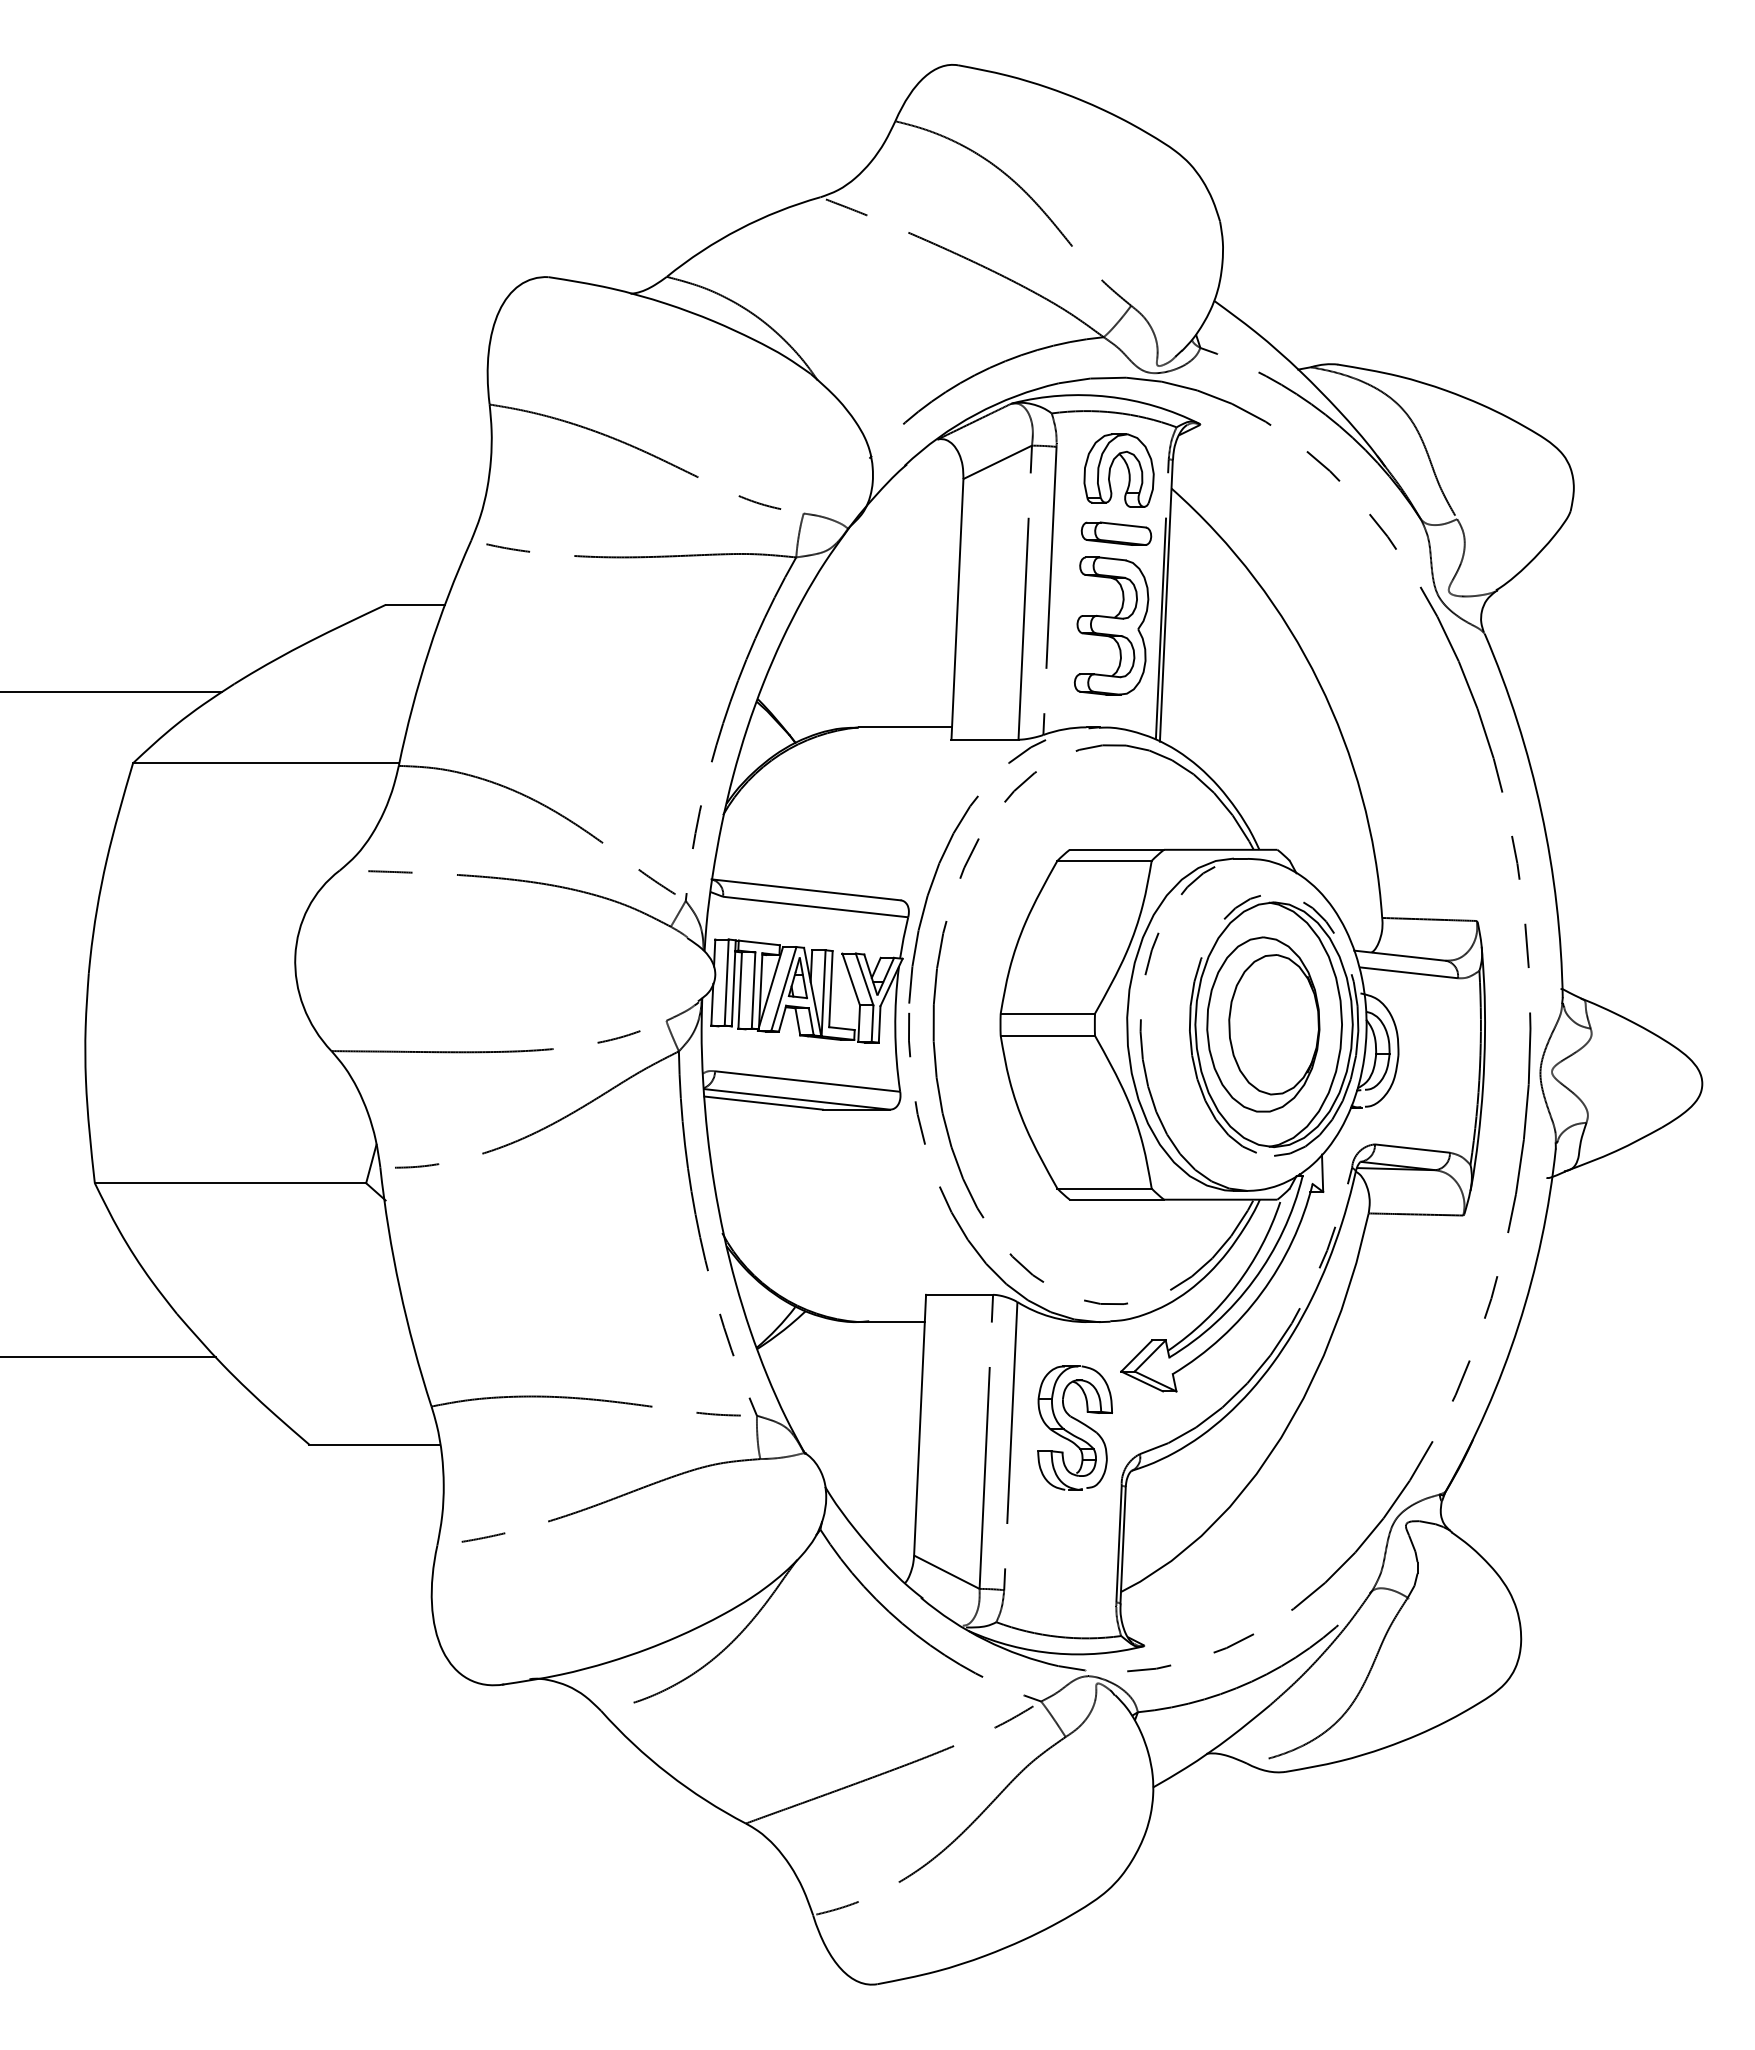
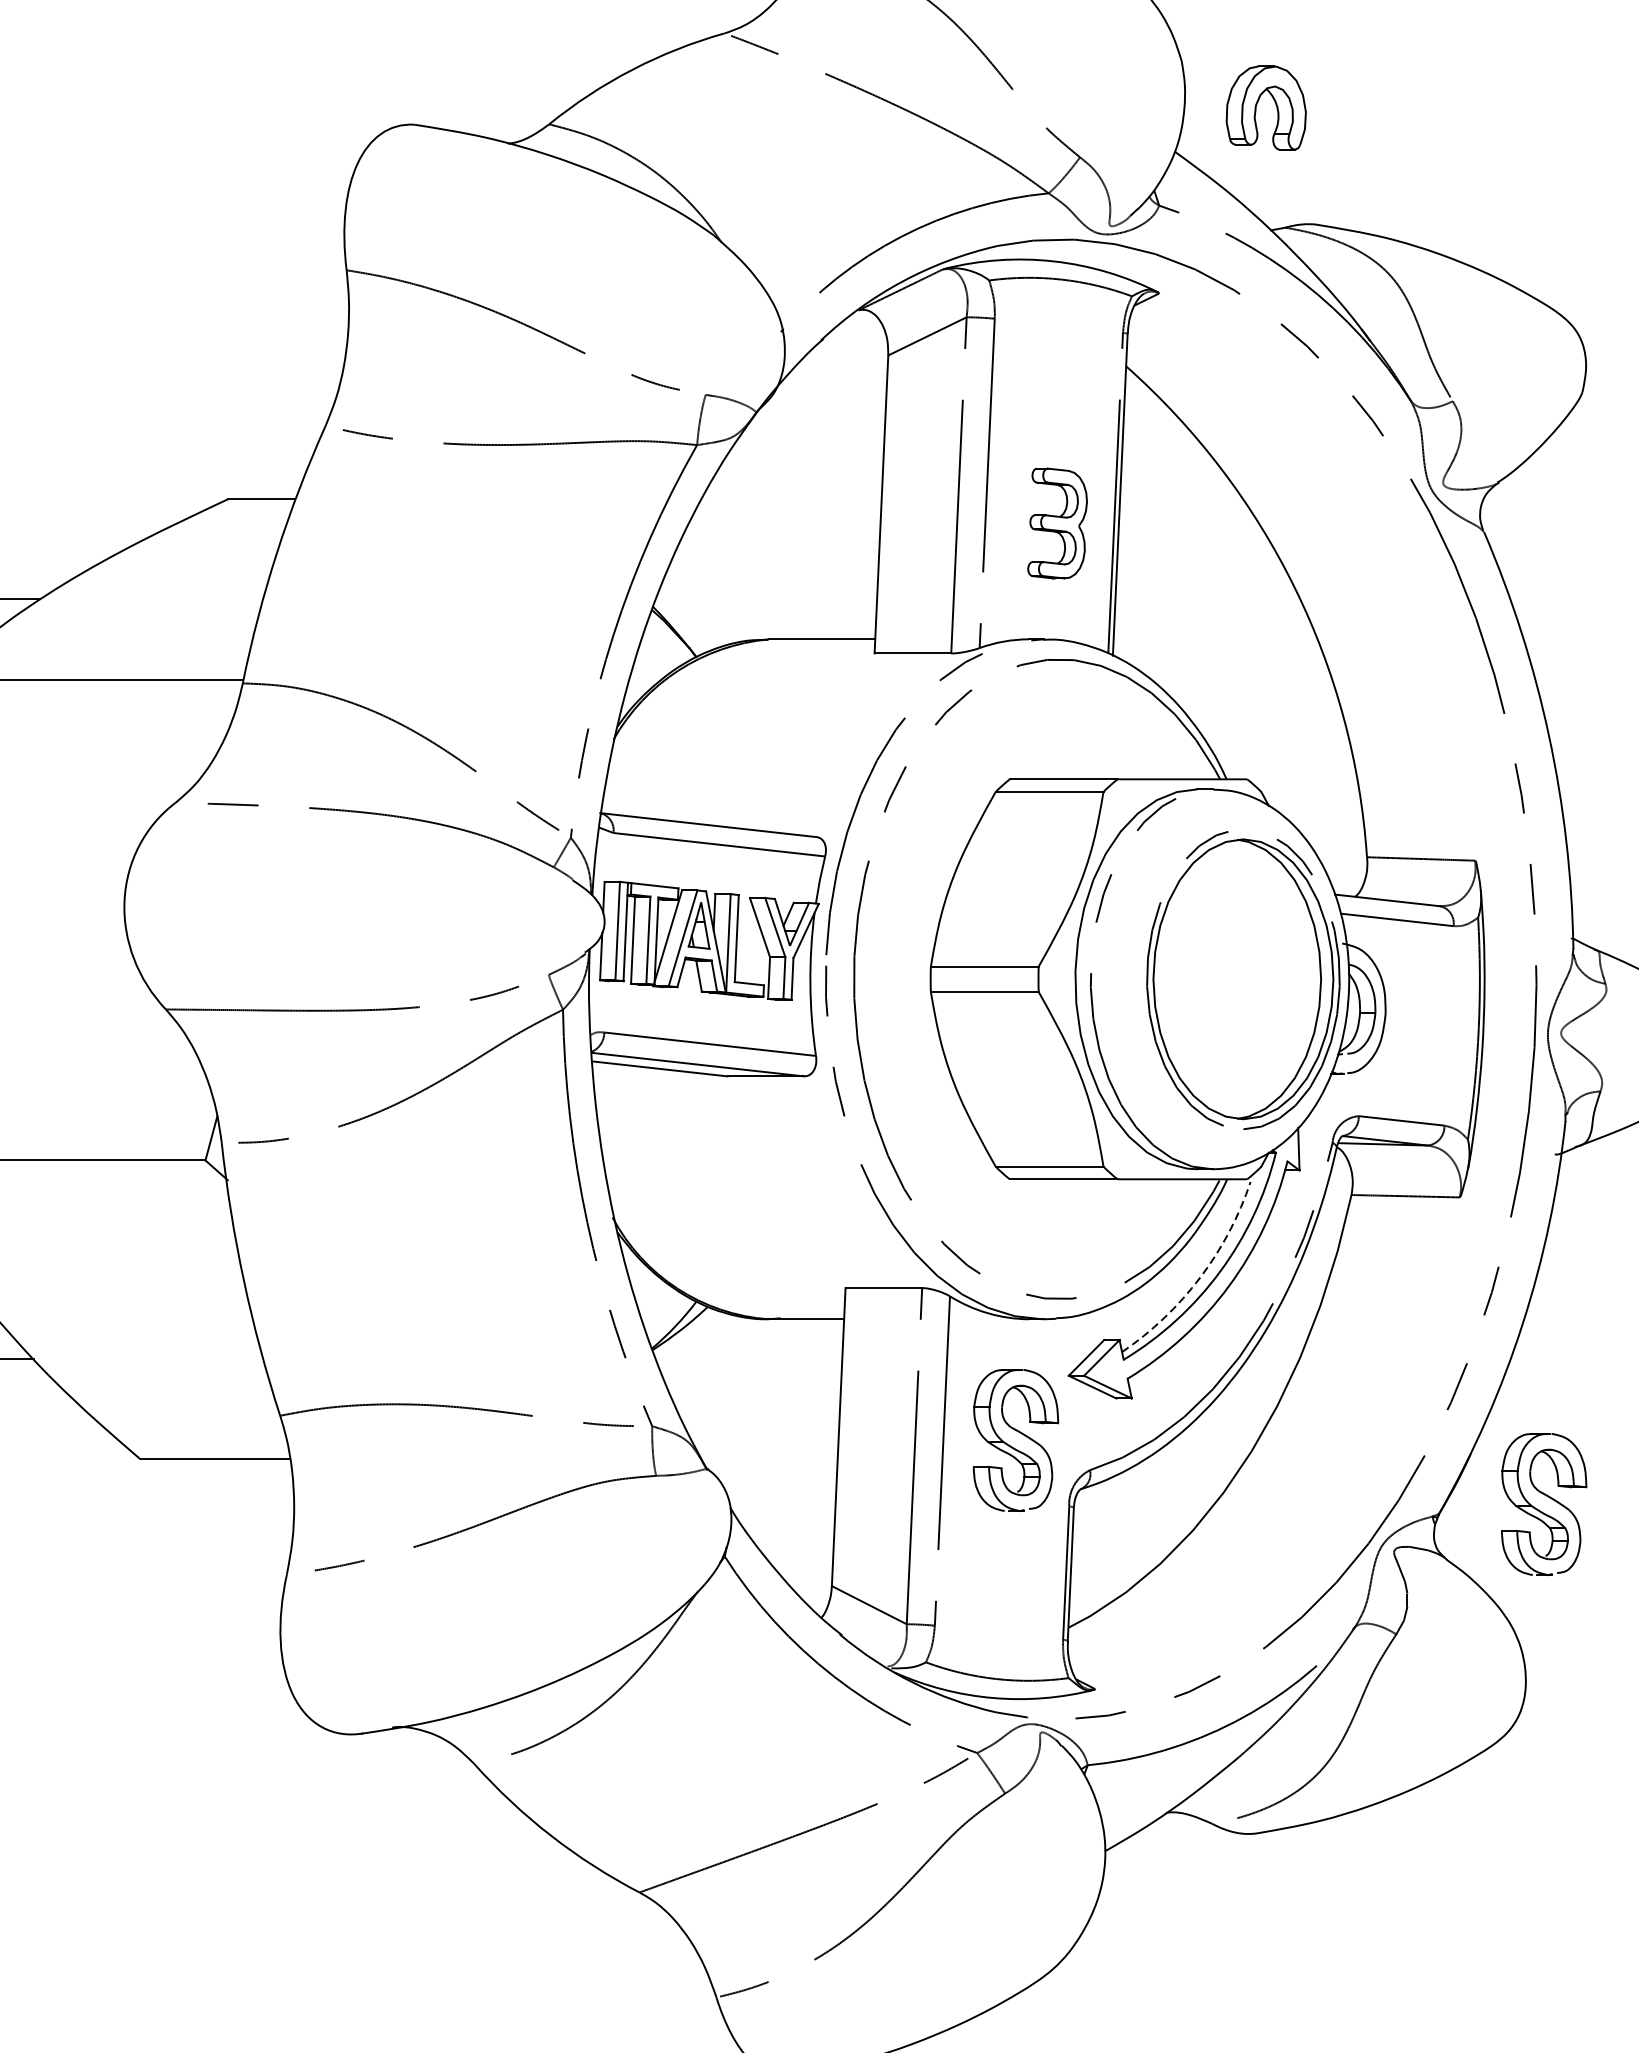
part: (1111, 467) -> (1257, 104), moved
part: (1116, 533) -> (1063, 417), removed
part: (1111, 625) -> (1057, 522), size x0.7
part: (1263, 1024) -> (1231, 979), removed
arc: (1236, 1285) -> (1200, 1277), solid -> dashed
part: (1534, 1489) -> (1541, 1510), added

